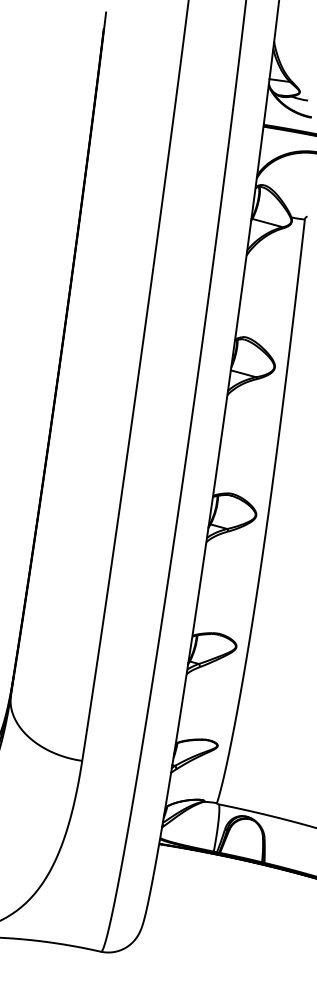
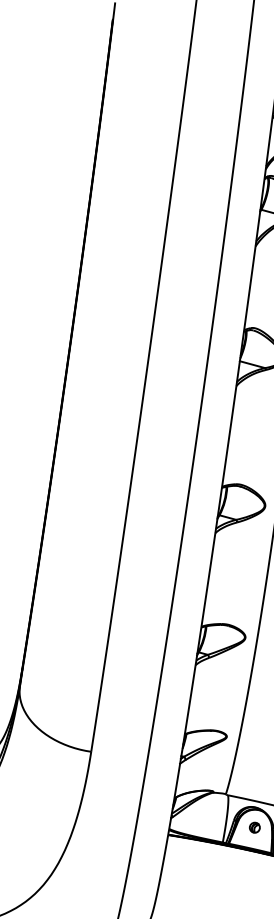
part: (245, 836) -> (254, 827), added

